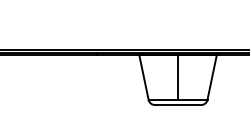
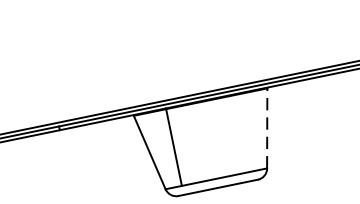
line: (178, 76) -> (174, 145), moved
line: (212, 77) -> (267, 128), solid -> dashed

